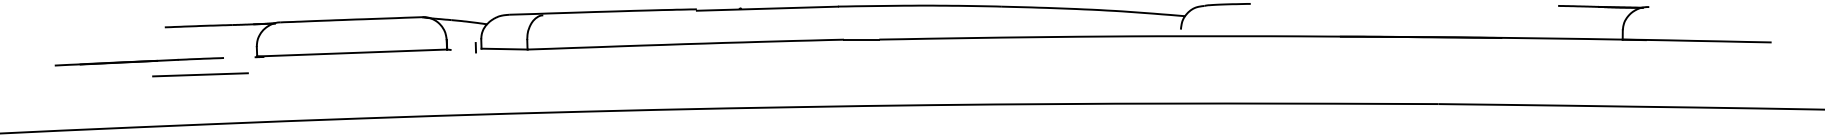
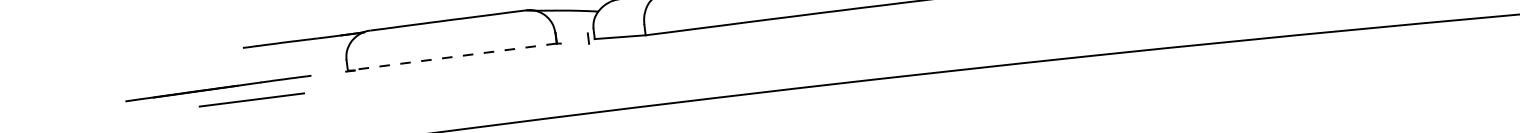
line: (352, 53) -> (452, 57), solid -> dashed
line: (200, 74) -> (251, 99), moved

